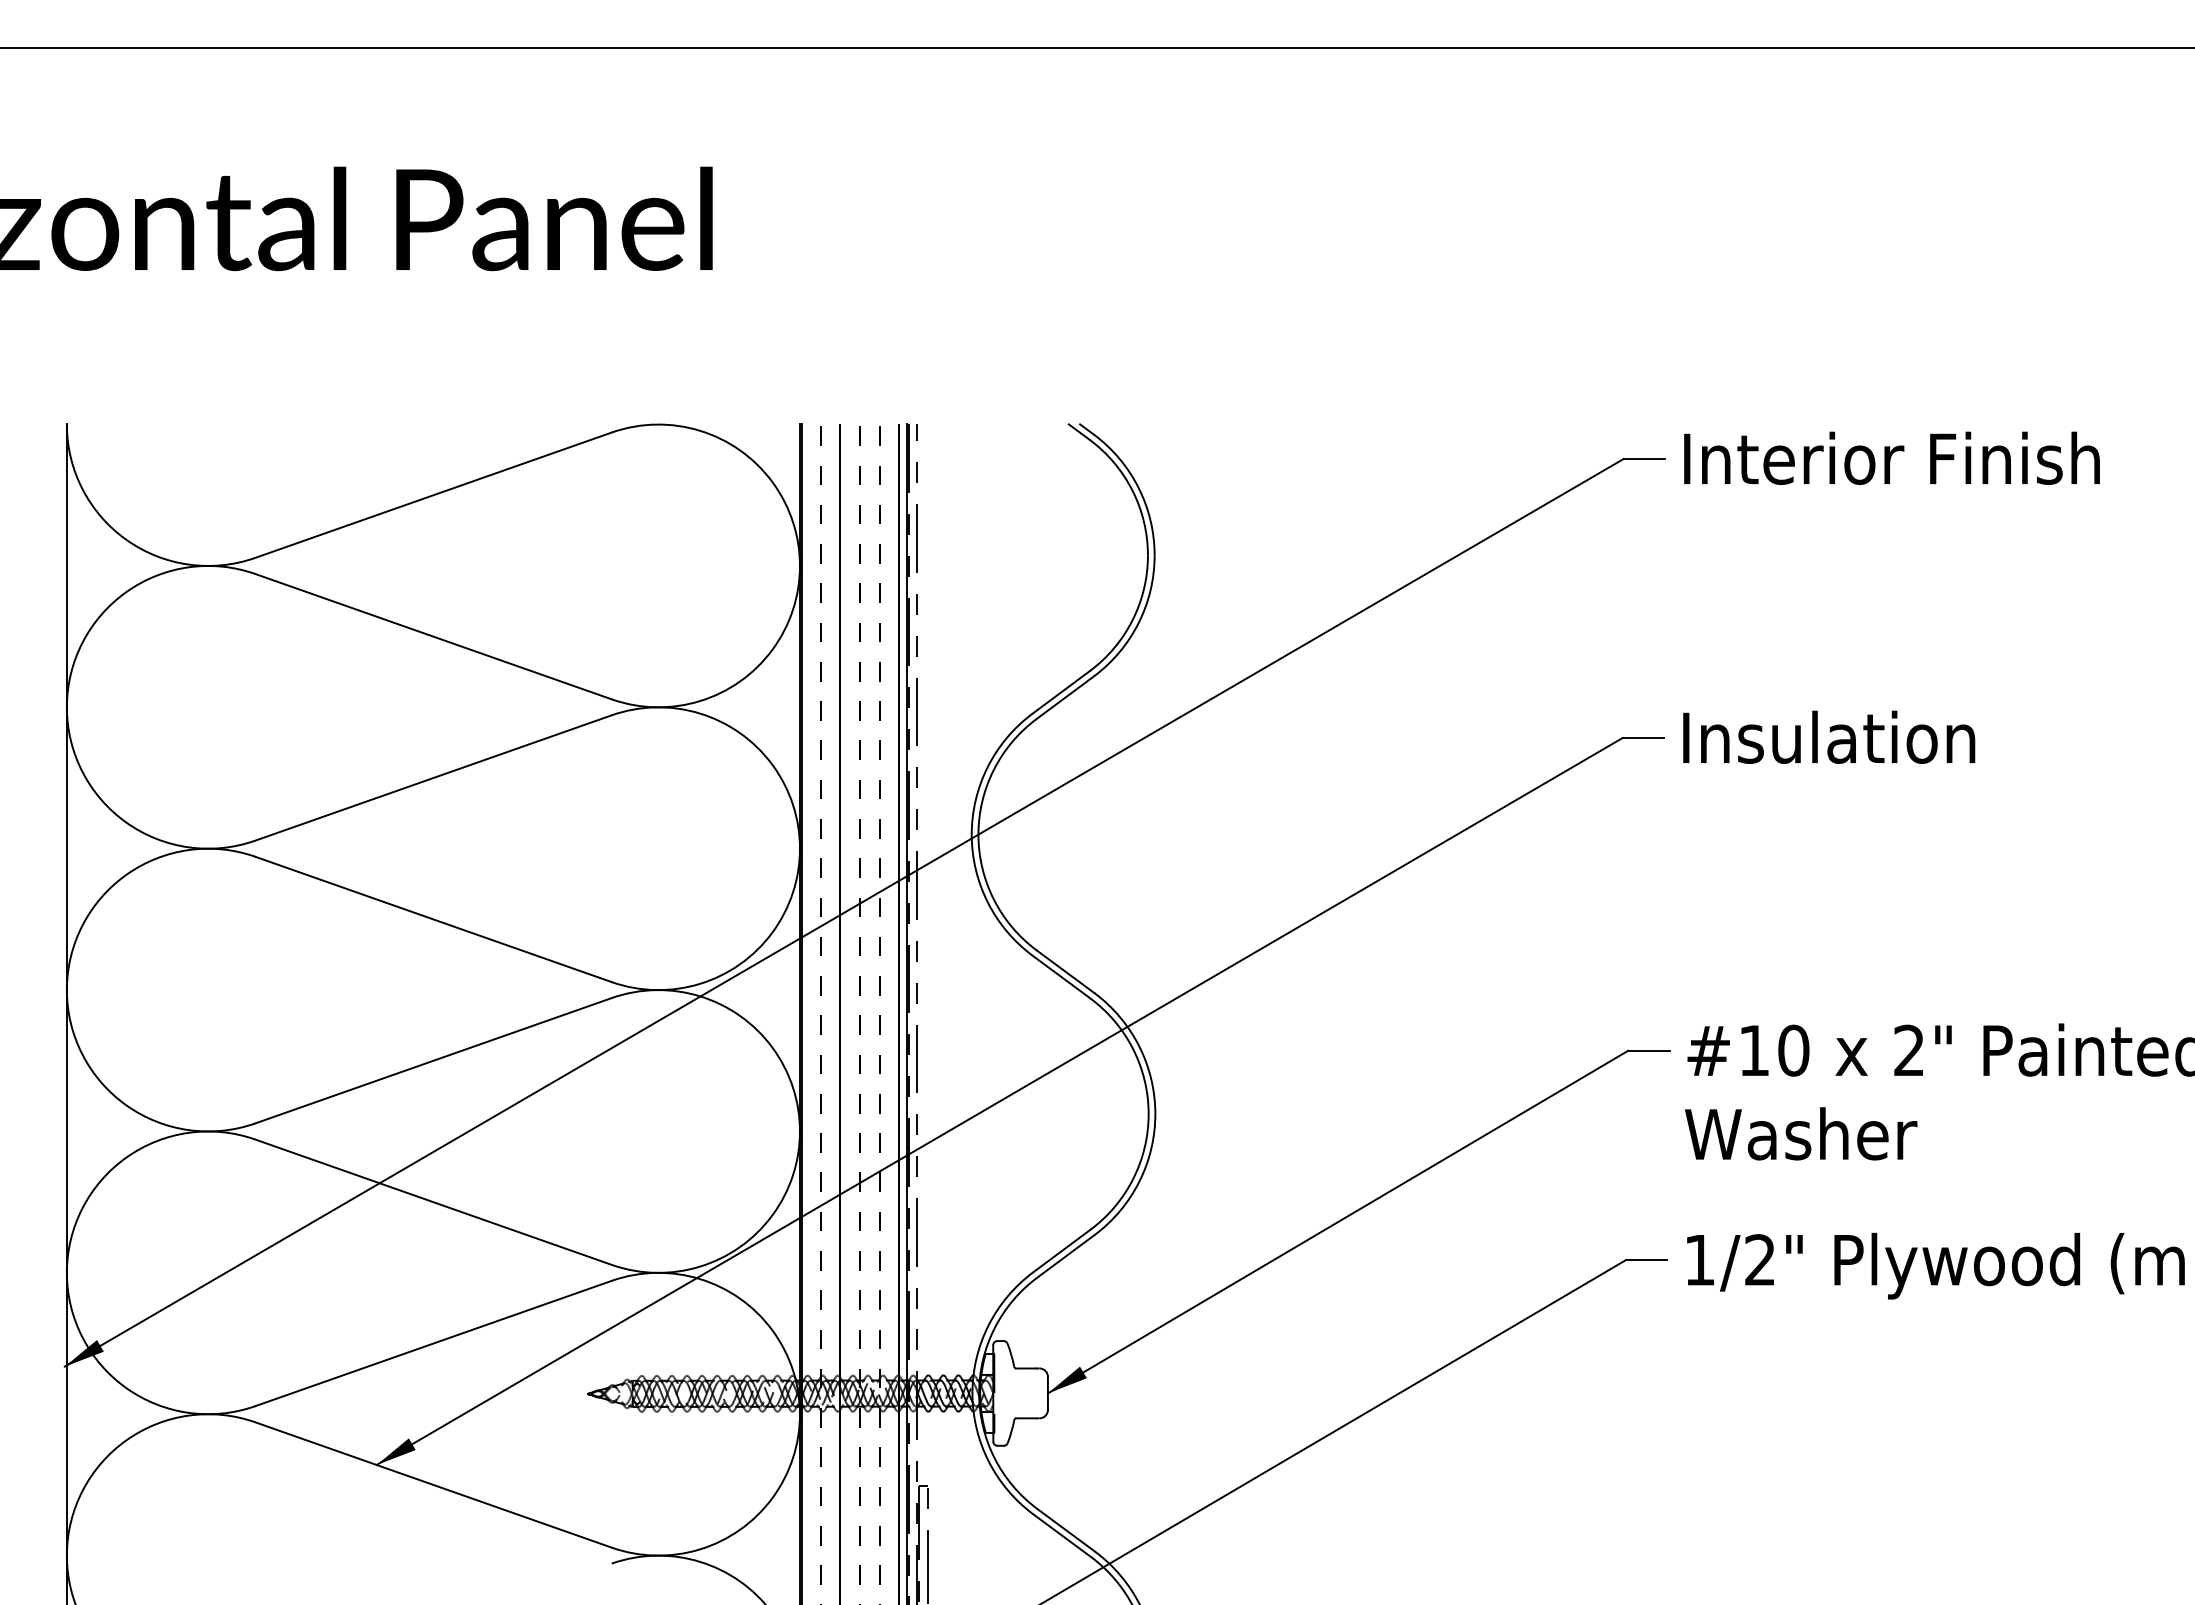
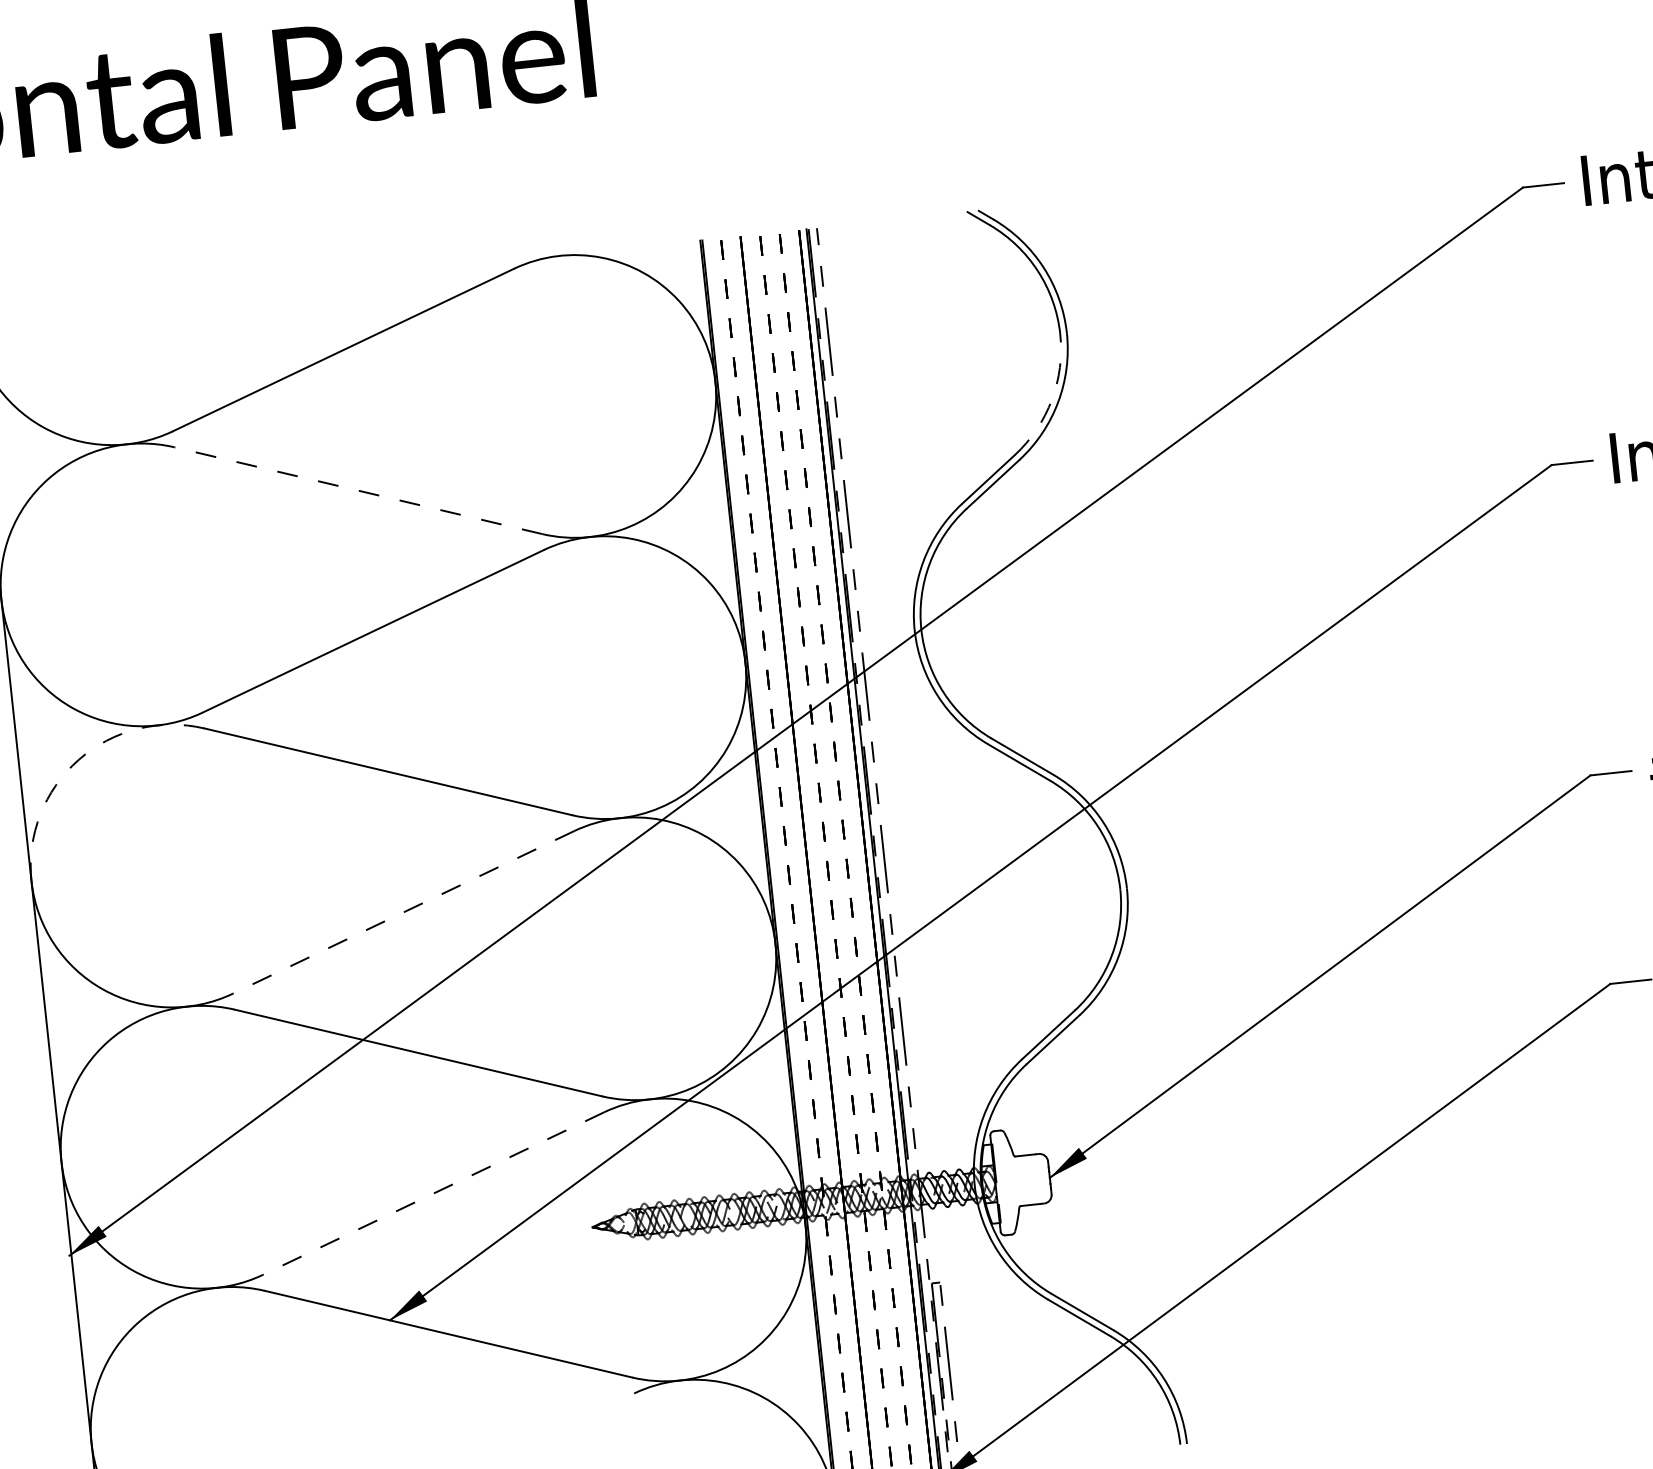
arc: (1132, 620) -> (1051, 400), solid -> dashed
line: (433, 636) -> (358, 490), solid -> dashed
arc: (126, 874) -> (78, 759), solid -> dashed
line: (433, 1060) -> (403, 912), solid -> dashed
line: (433, 1343) -> (433, 1193), solid -> dashed

